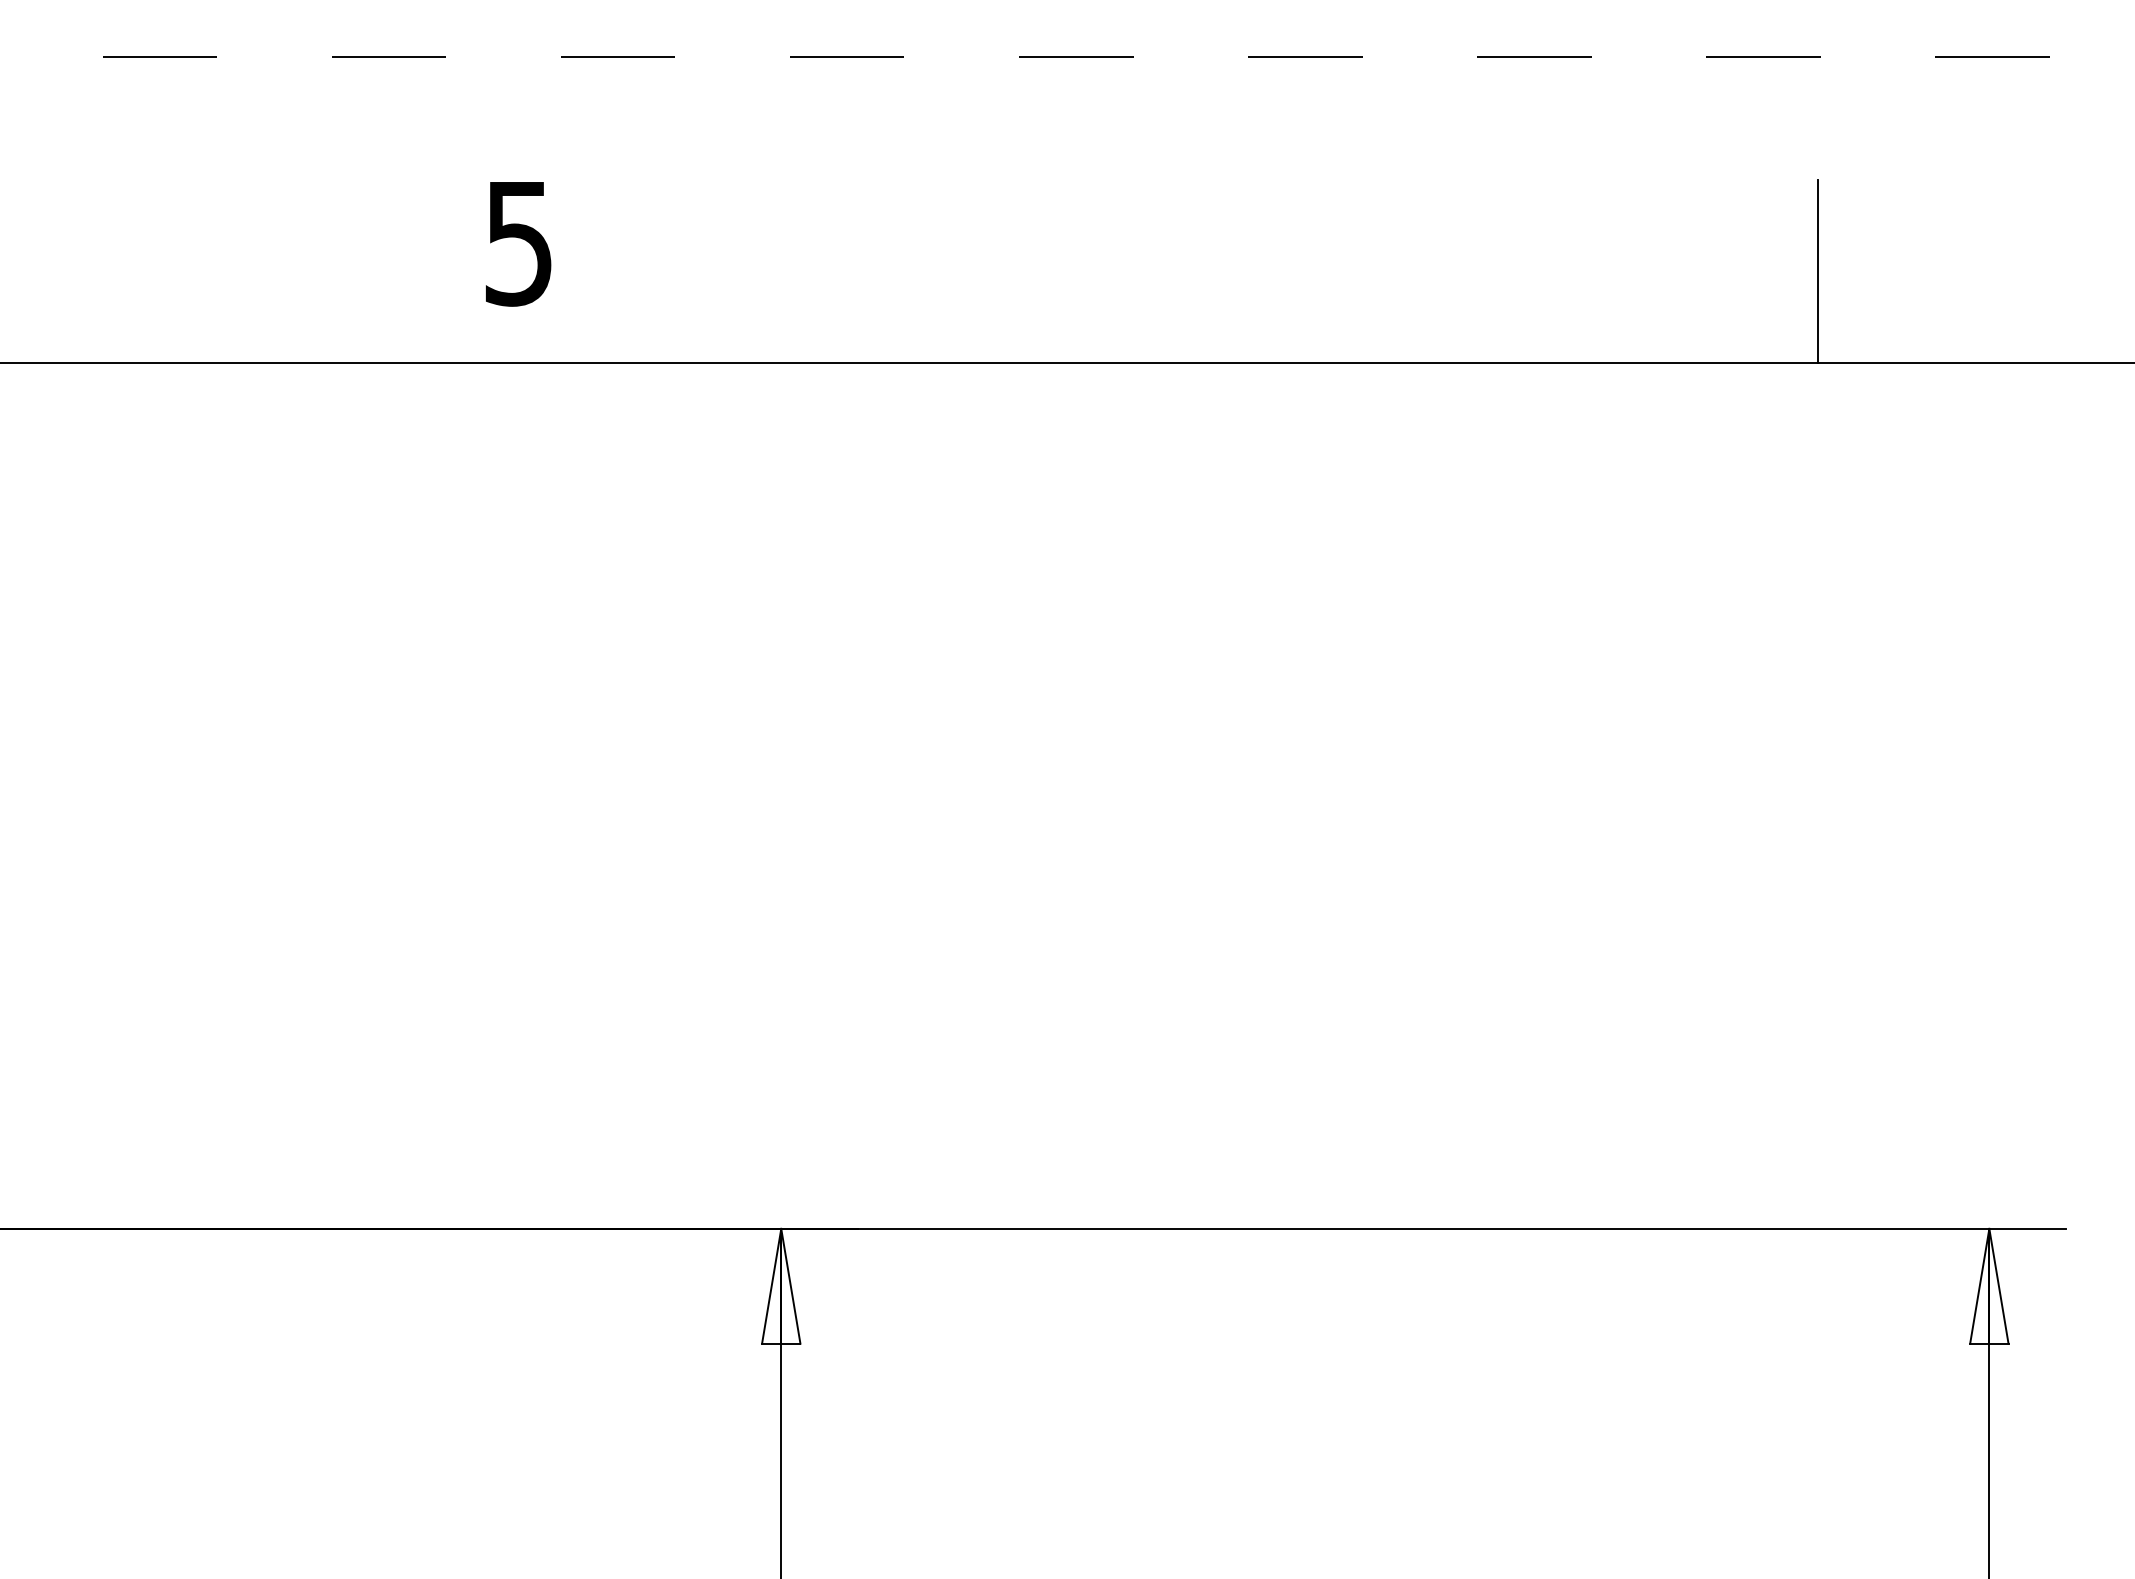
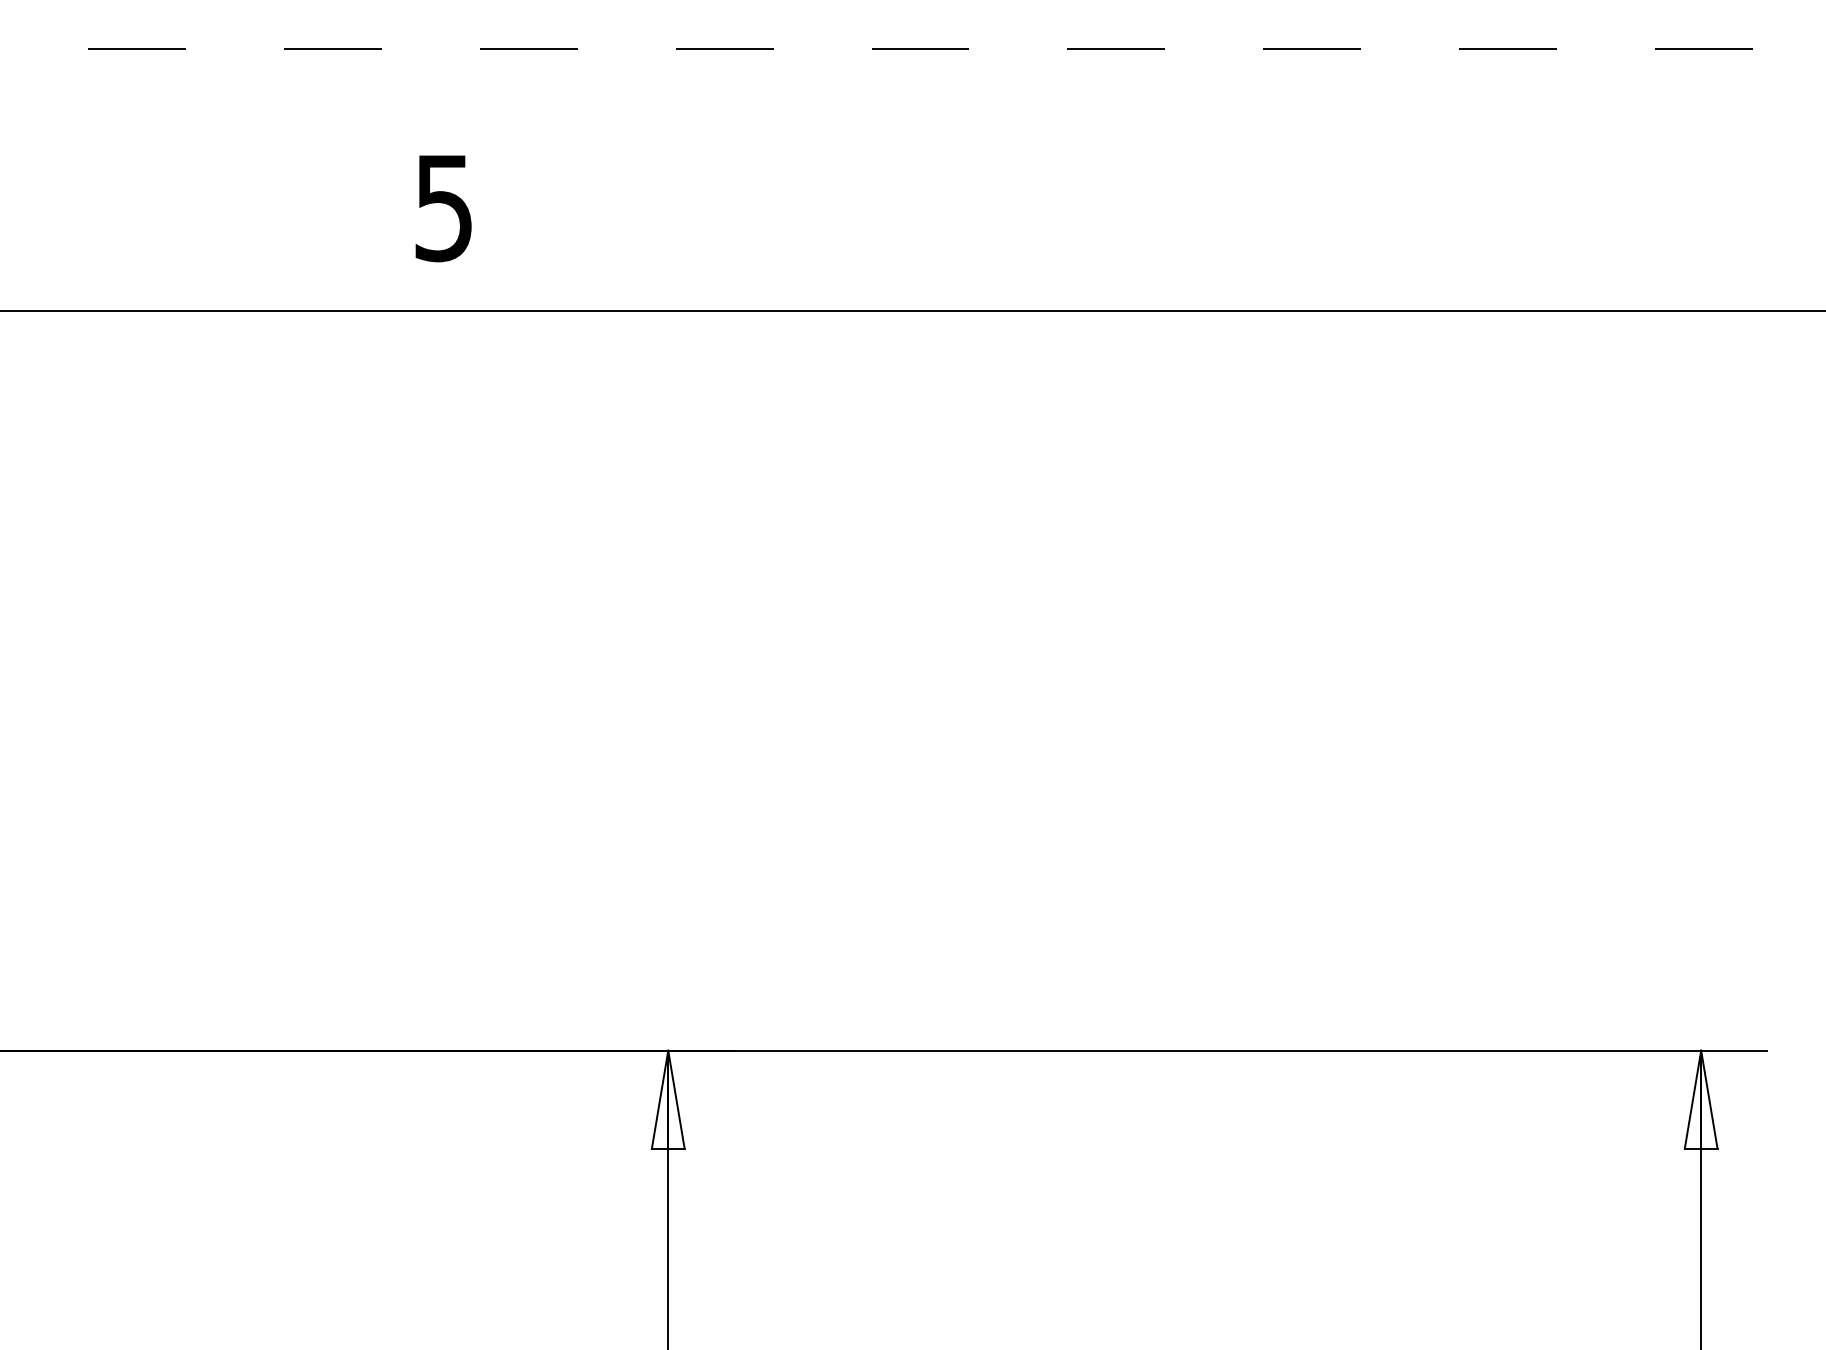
line: (1817, 271) -> (1554, 232), removed

